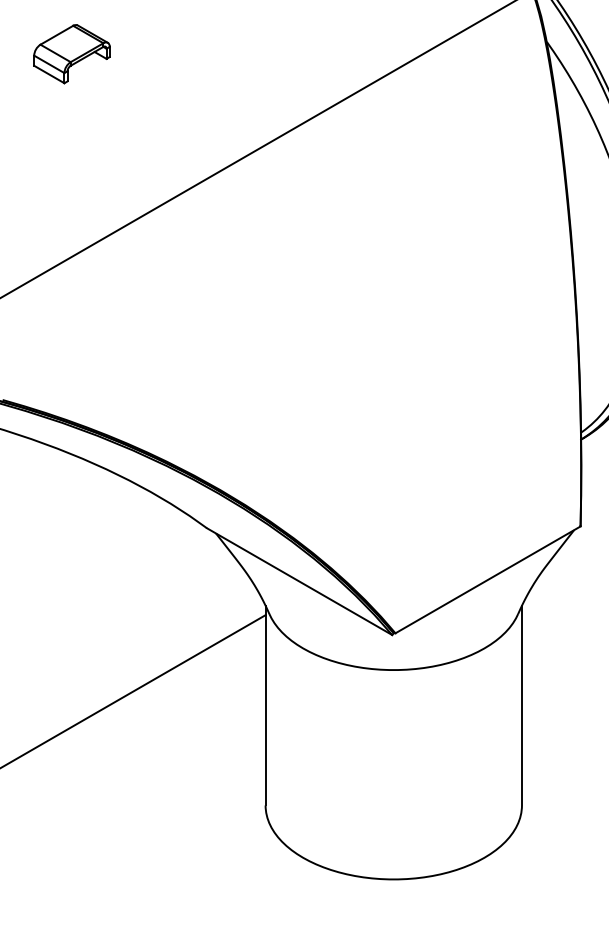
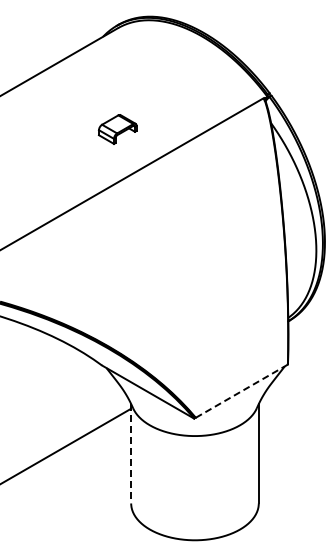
part: (71, 54) -> (117, 129), moved
line: (489, 578) -> (242, 390), solid -> dashed
line: (266, 705) -> (131, 453), solid -> dashed

